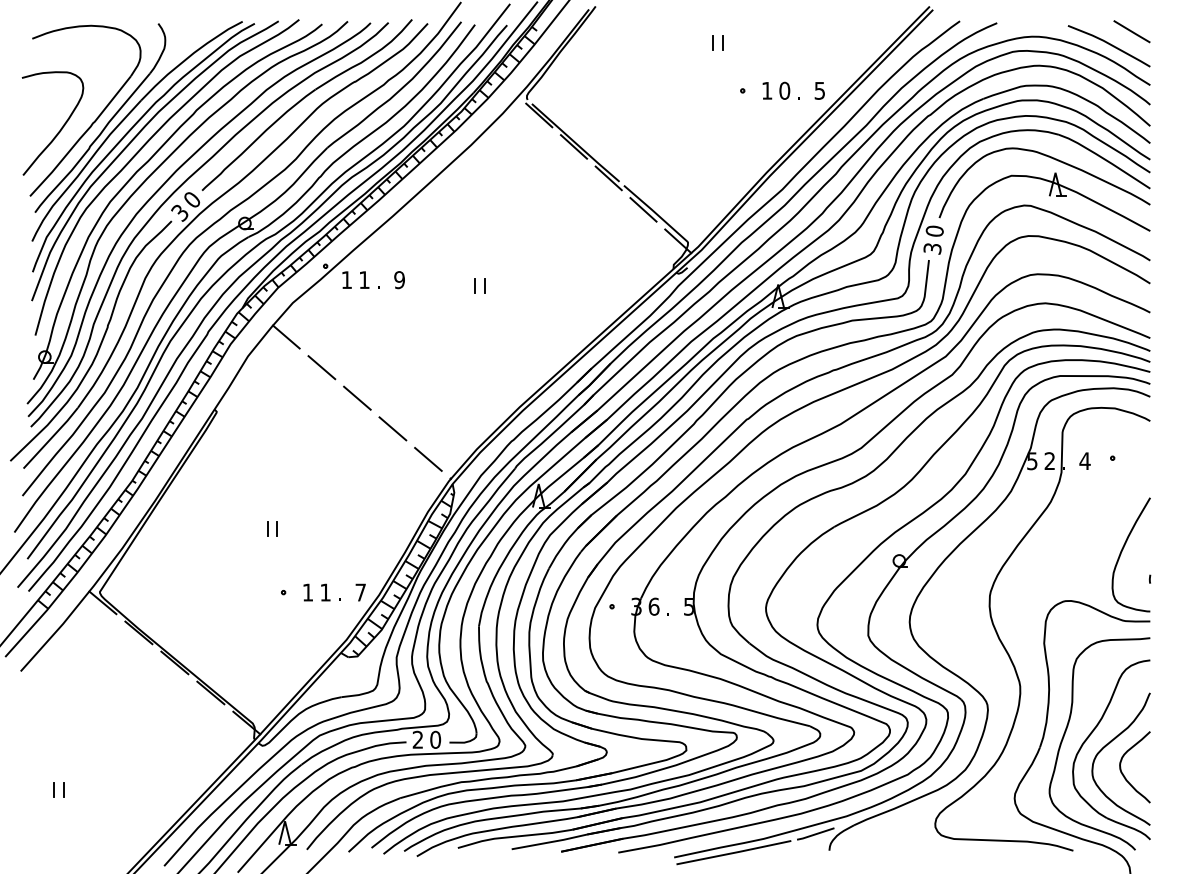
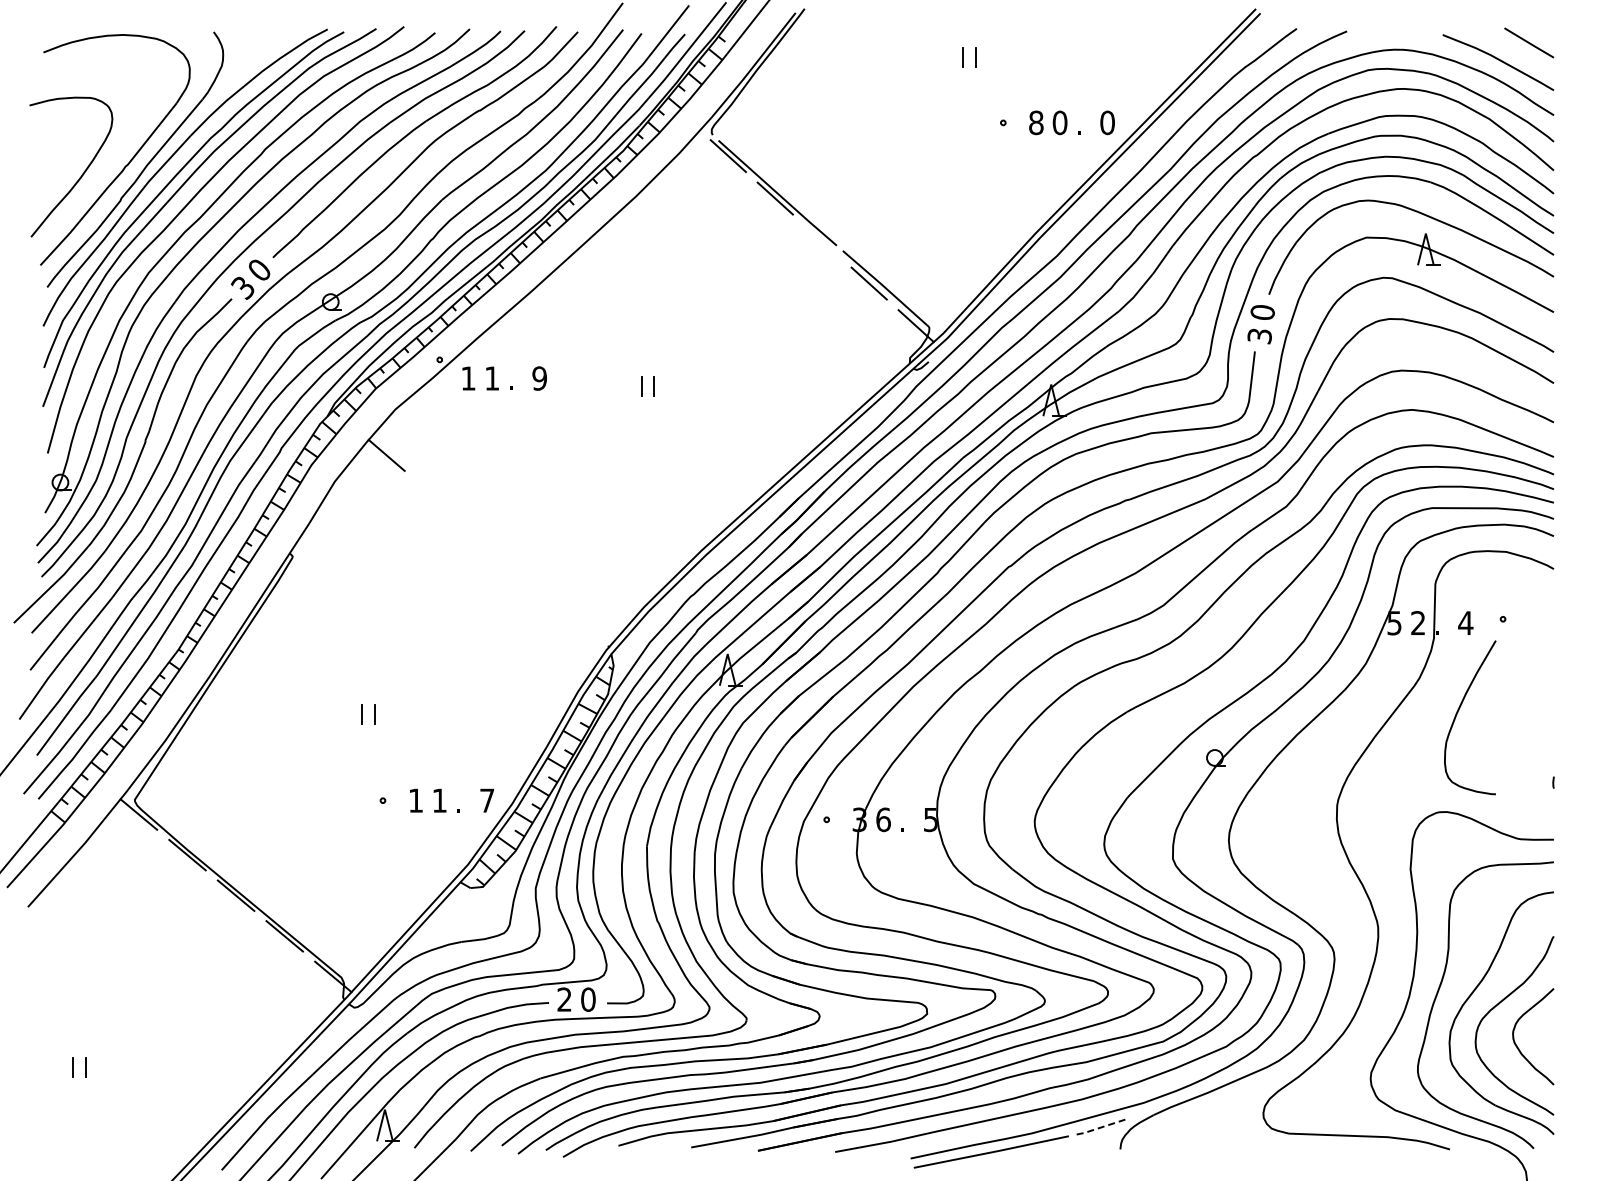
text: (767, 90) -> (1036, 122), 1 -> 8
text: (819, 90) -> (1107, 122), 5 -> 0
line: (608, 178) -> (821, 241), removed
line: (321, 367) -> (434, 496), removed
line: (357, 397) -> (482, 537), removed
line: (392, 428) -> (530, 578), removed
line: (428, 459) -> (578, 620), removed
curve: (1122, 550) -> (1458, 712), moved
line: (815, 834) -> (1101, 1127), solid -> dashed

